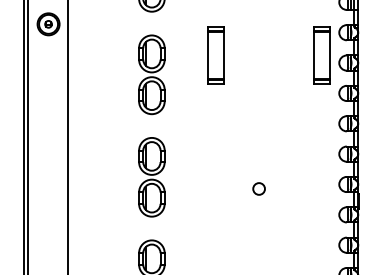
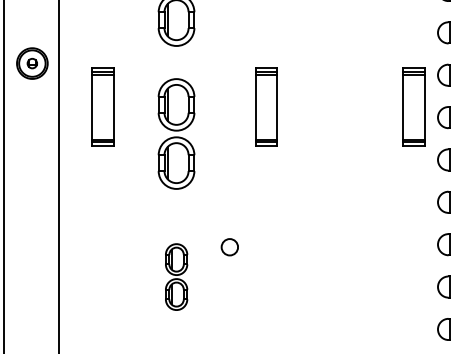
part: (98, 55) -> (102, 107), added
part: (151, 177) -> (175, 277), size x0.6
circle: (258, 188) -> (229, 246), moved

